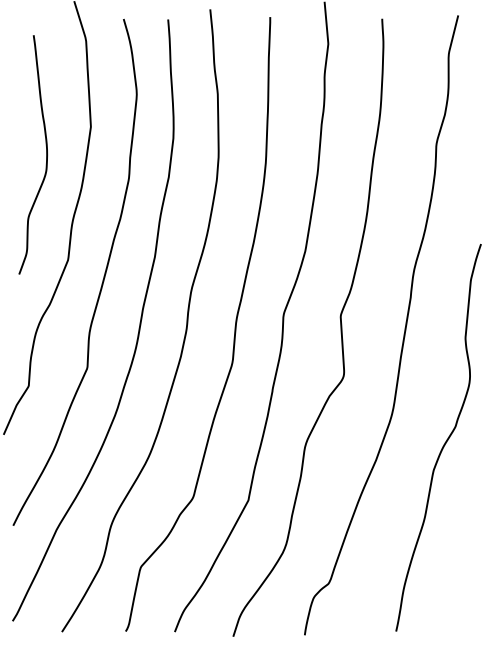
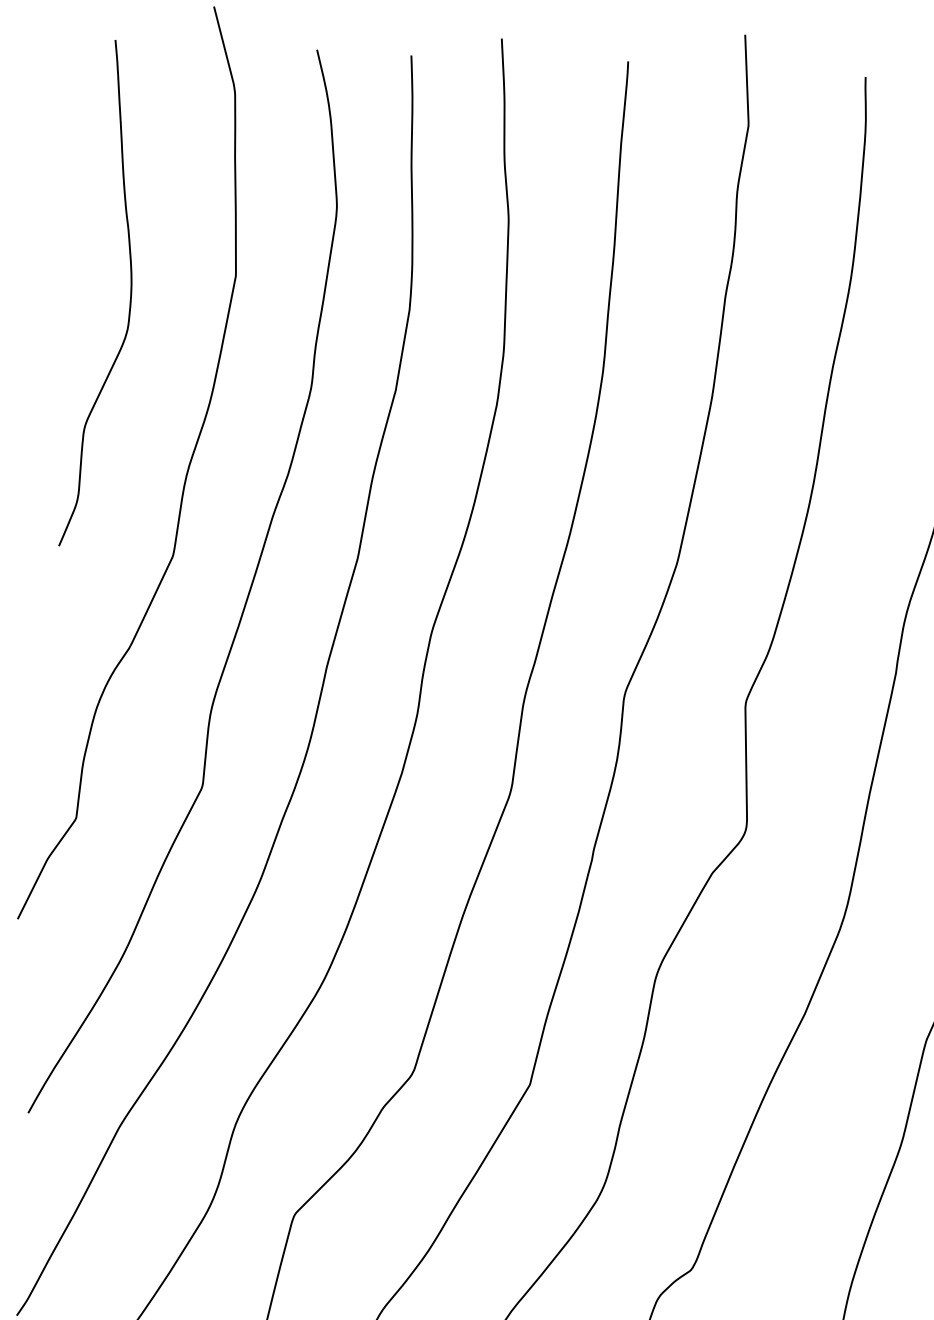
curve: (46, 154) -> (129, 294), moved

